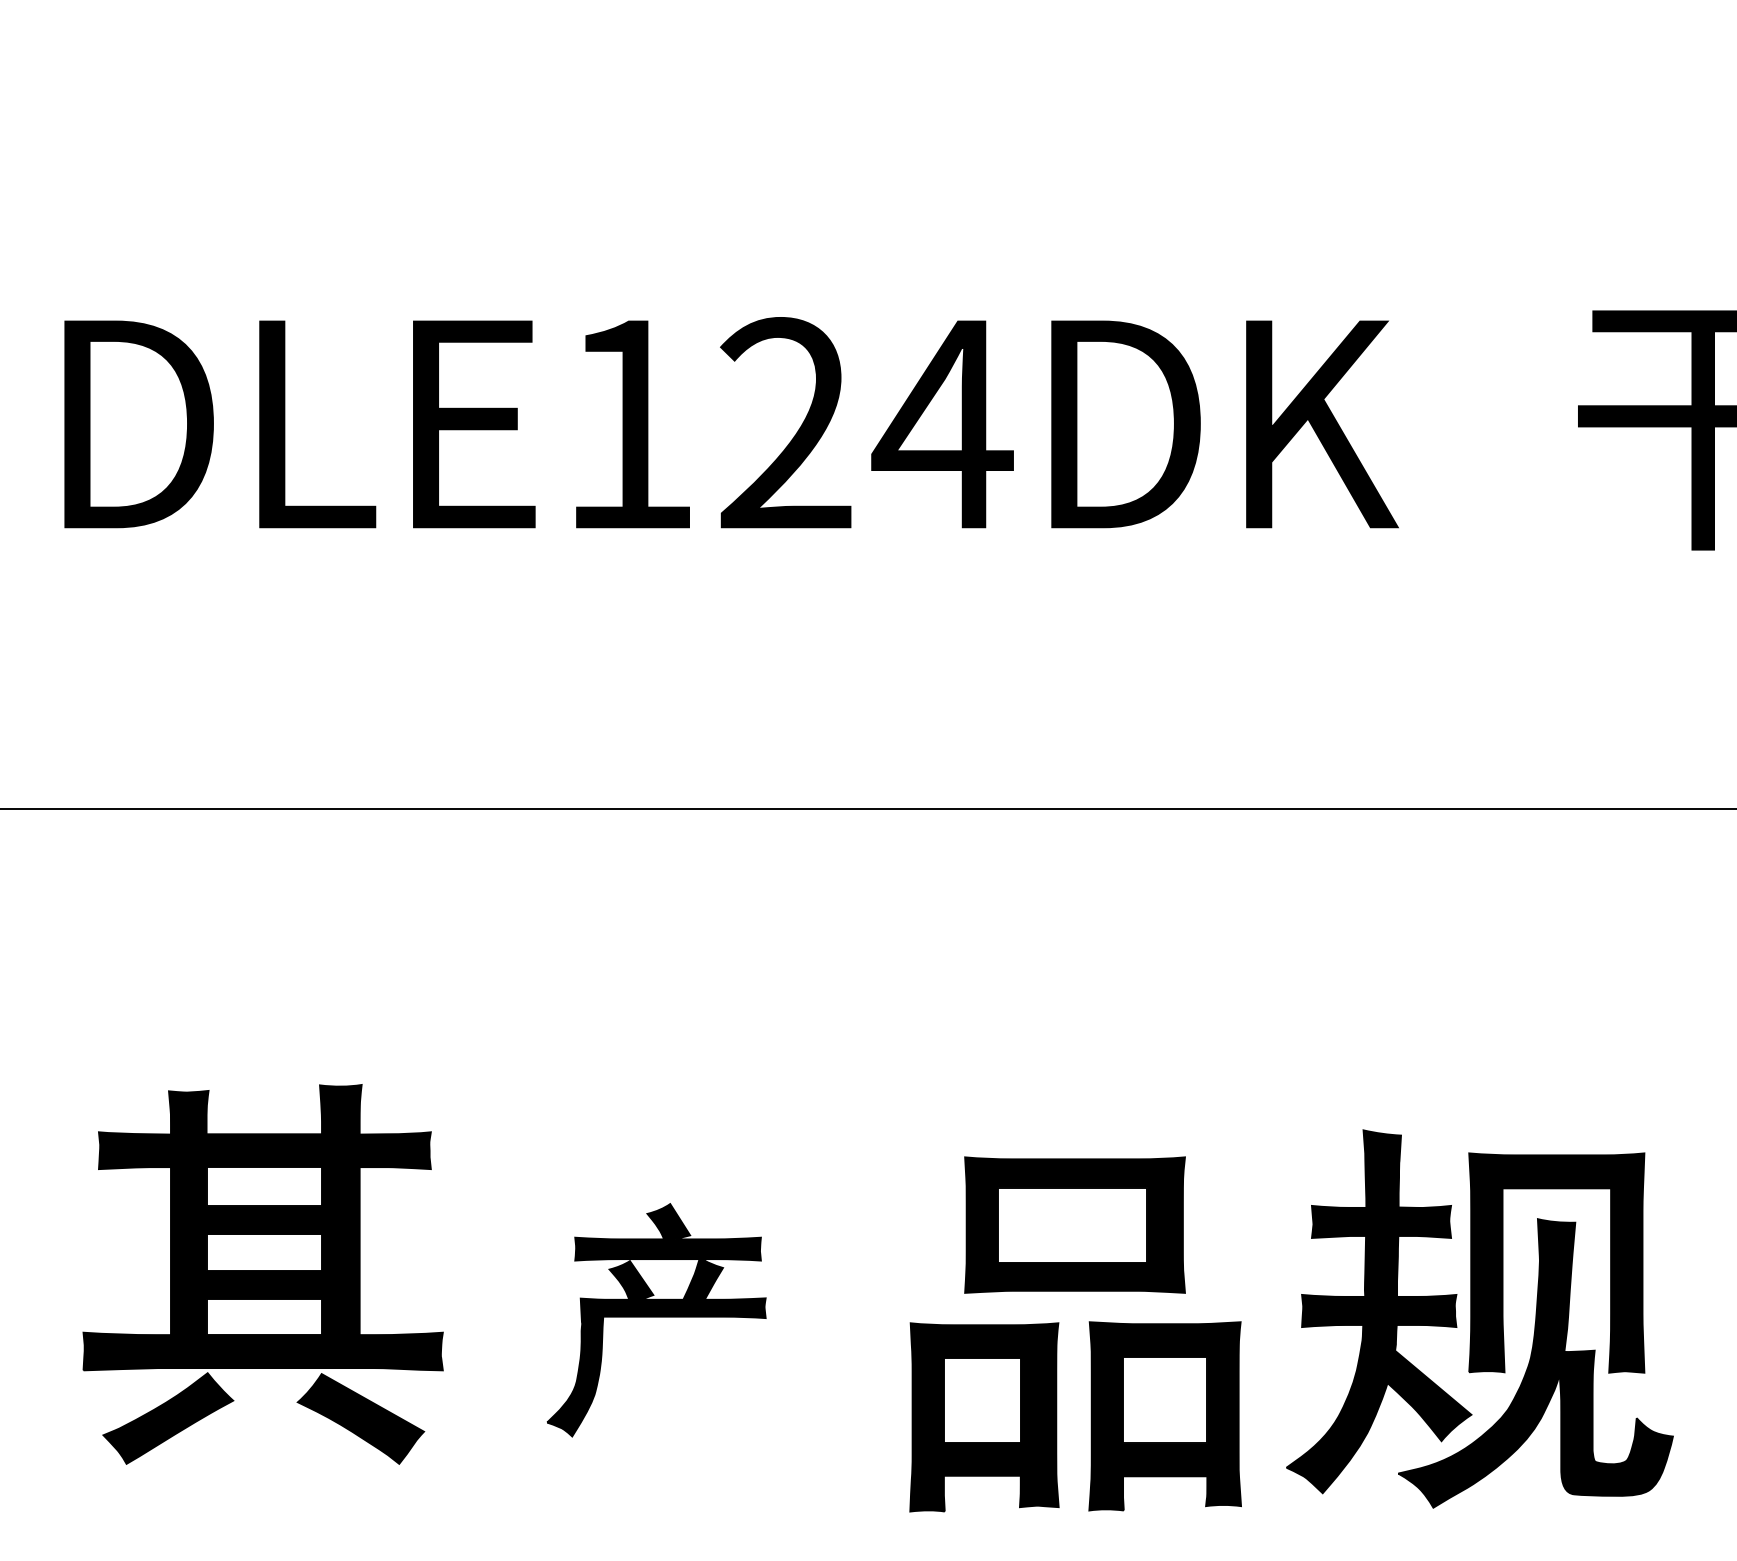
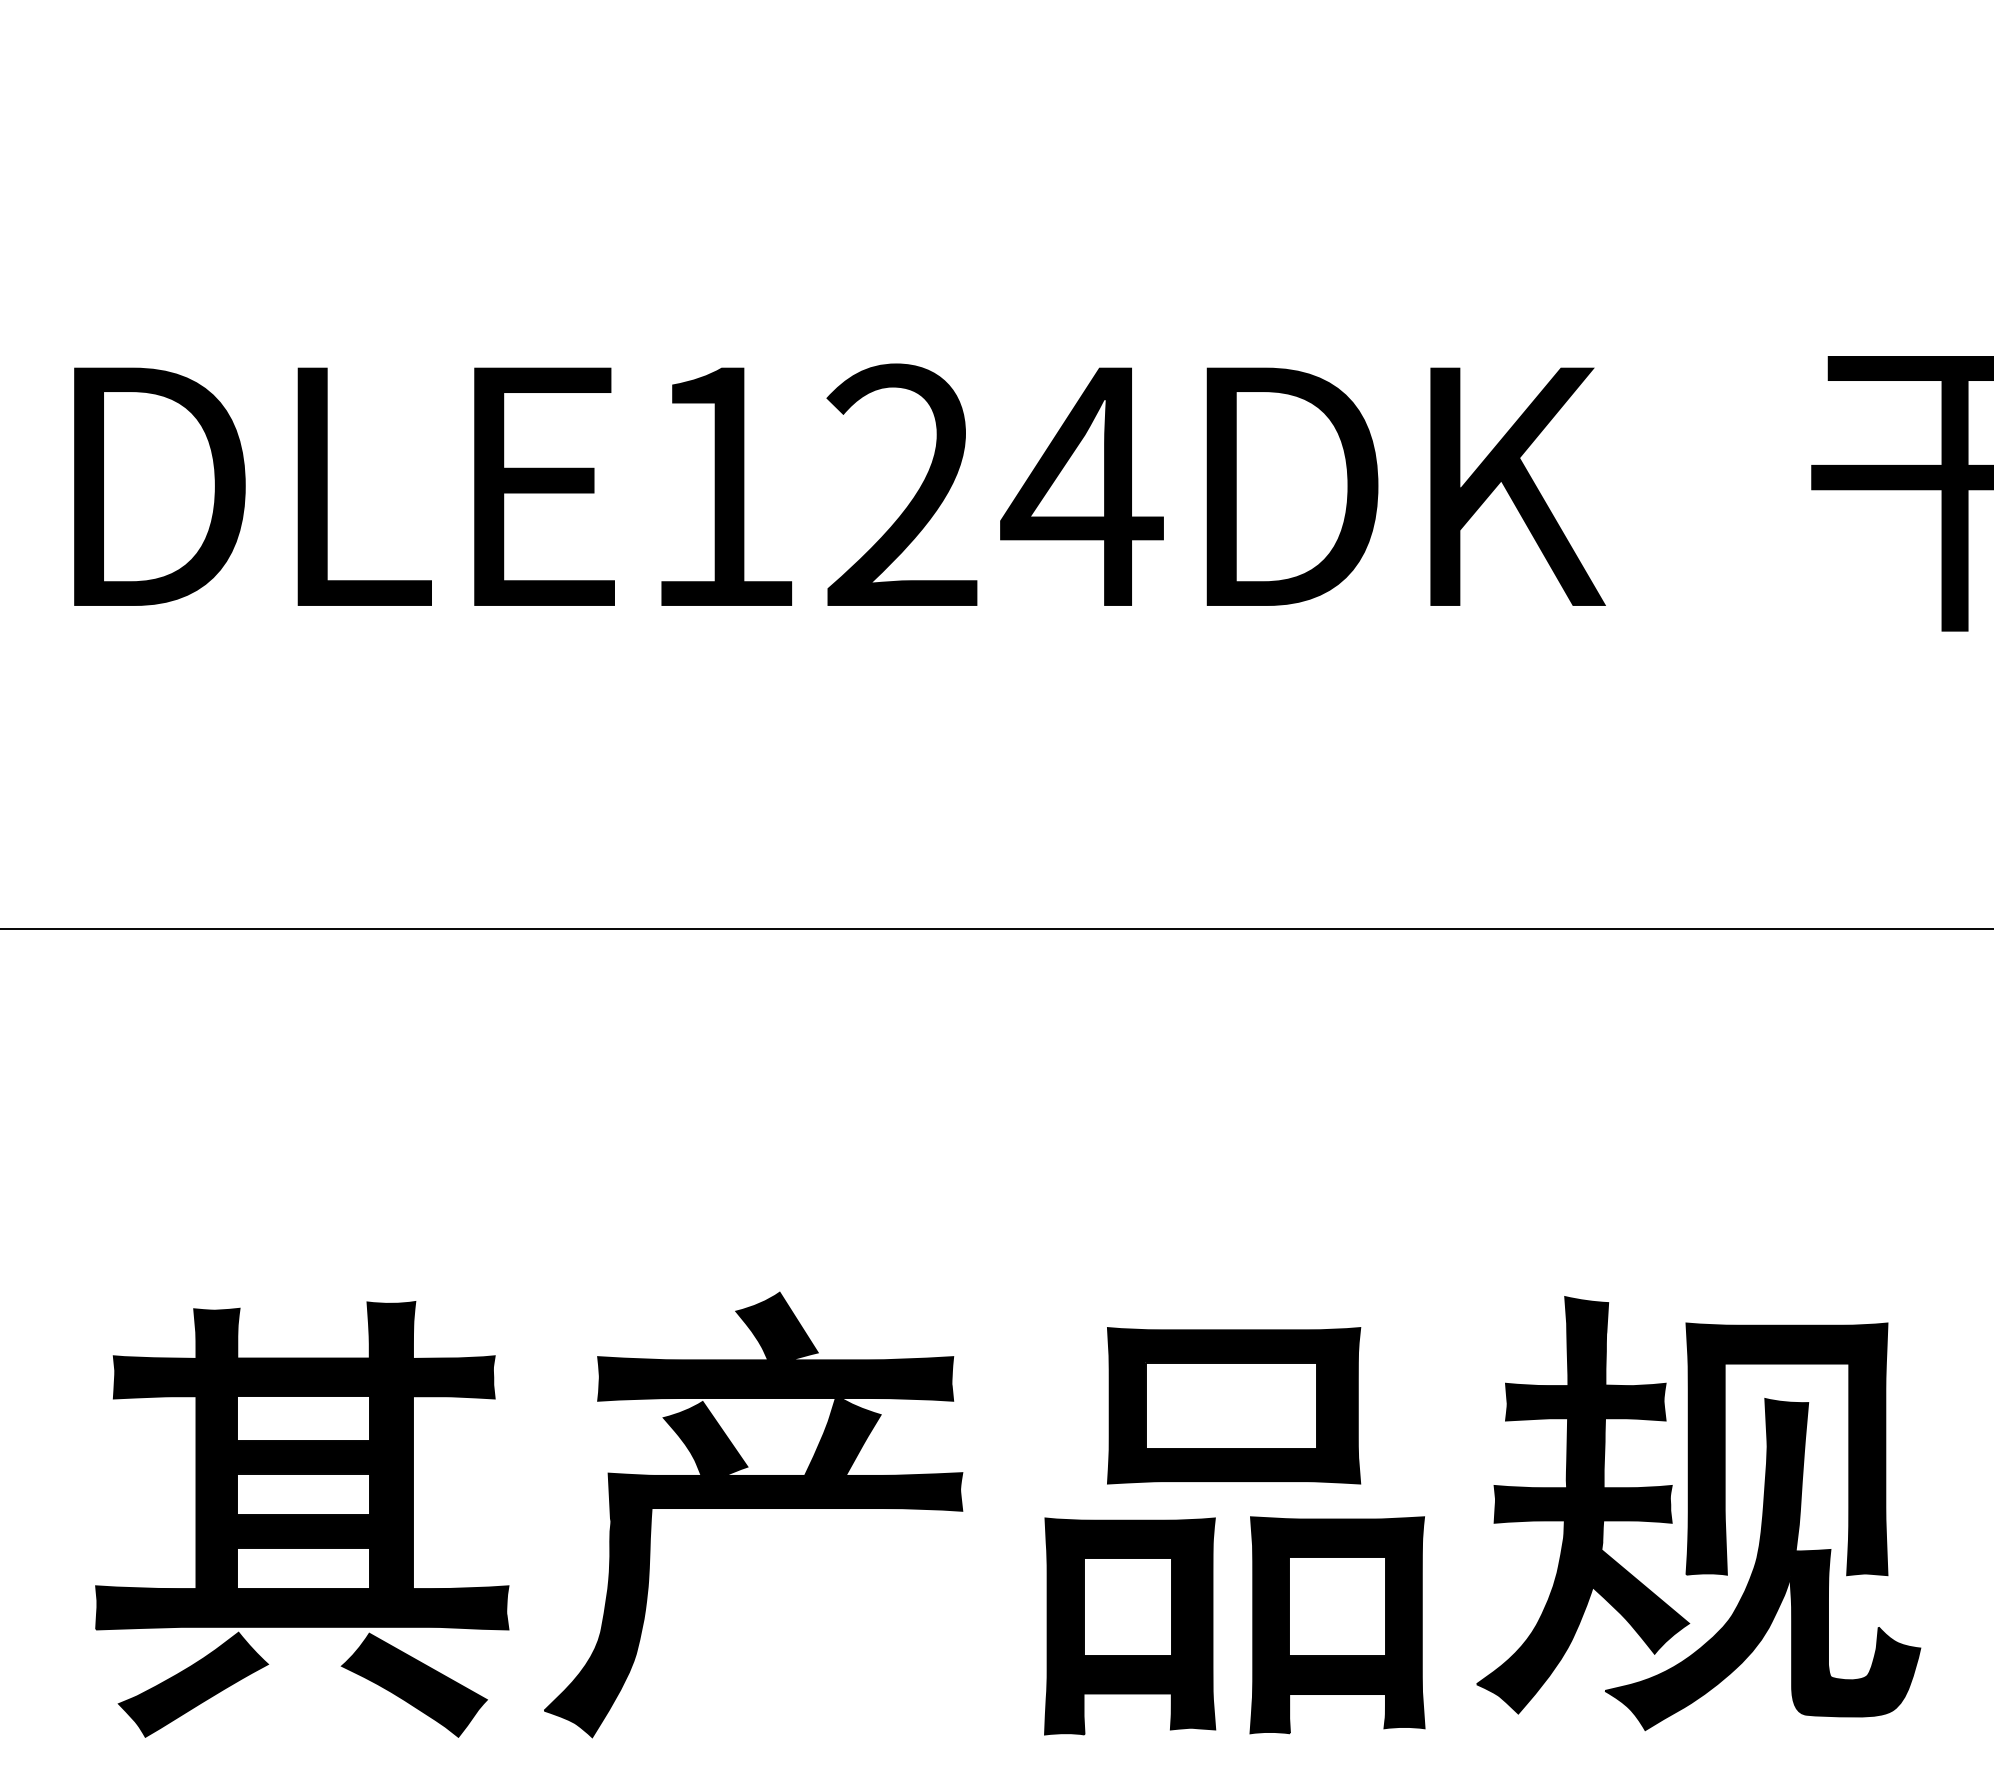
part: (263, 1274) -> (302, 1519), moved
part: (656, 1319) -> (753, 1514), size x1.67

